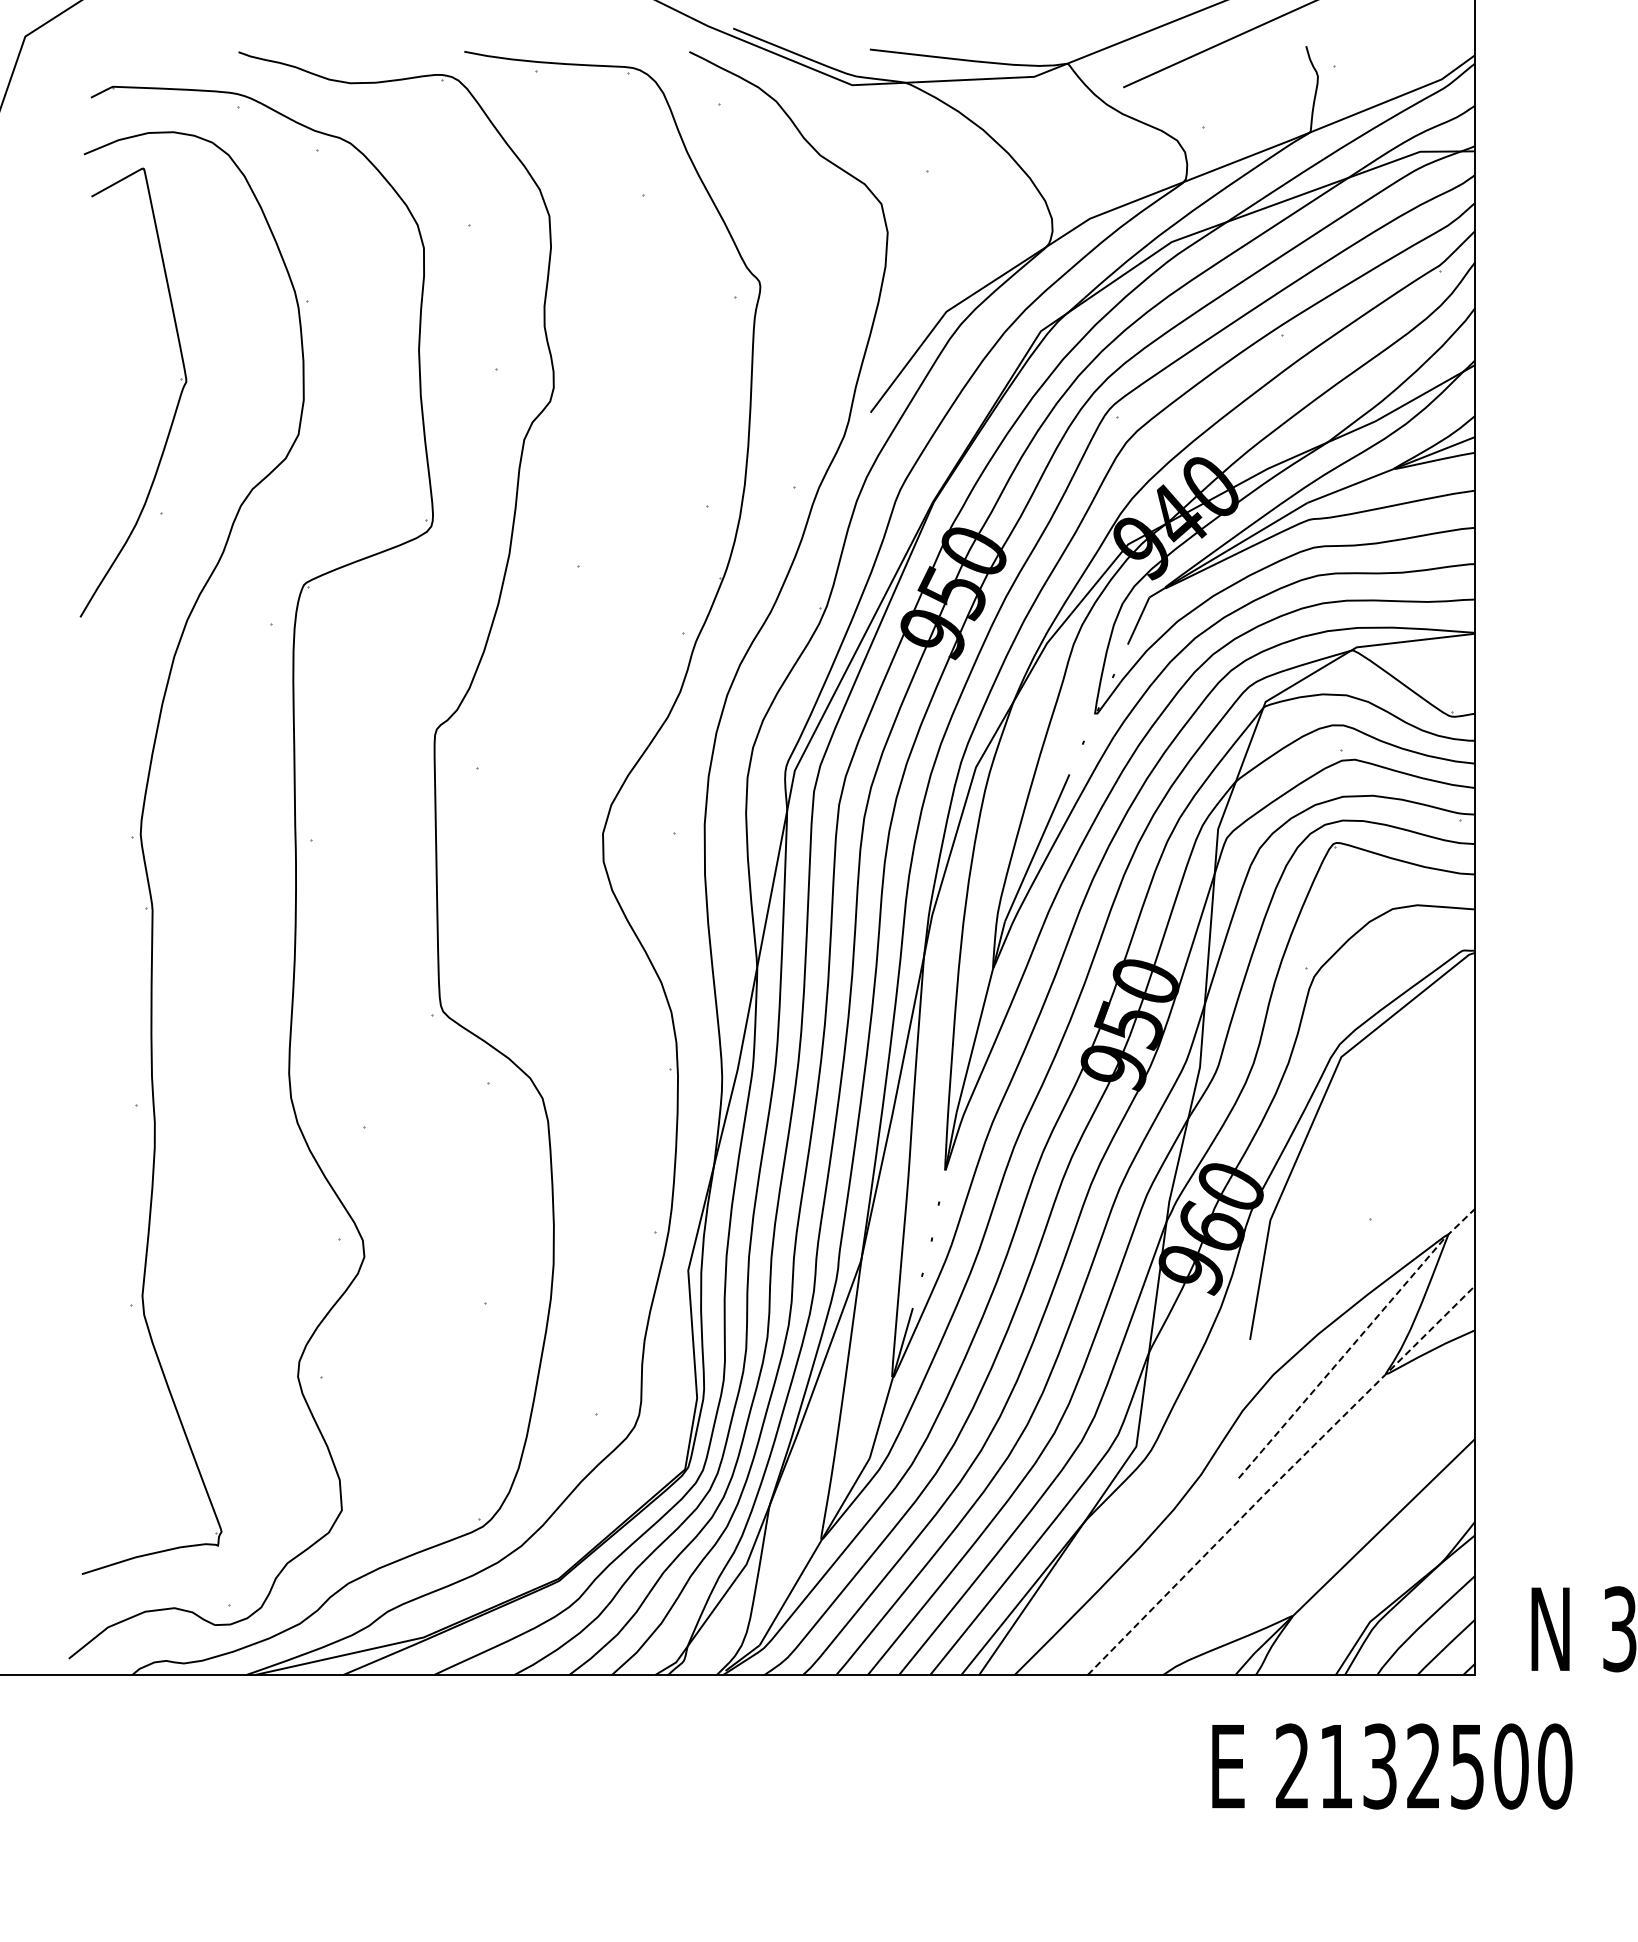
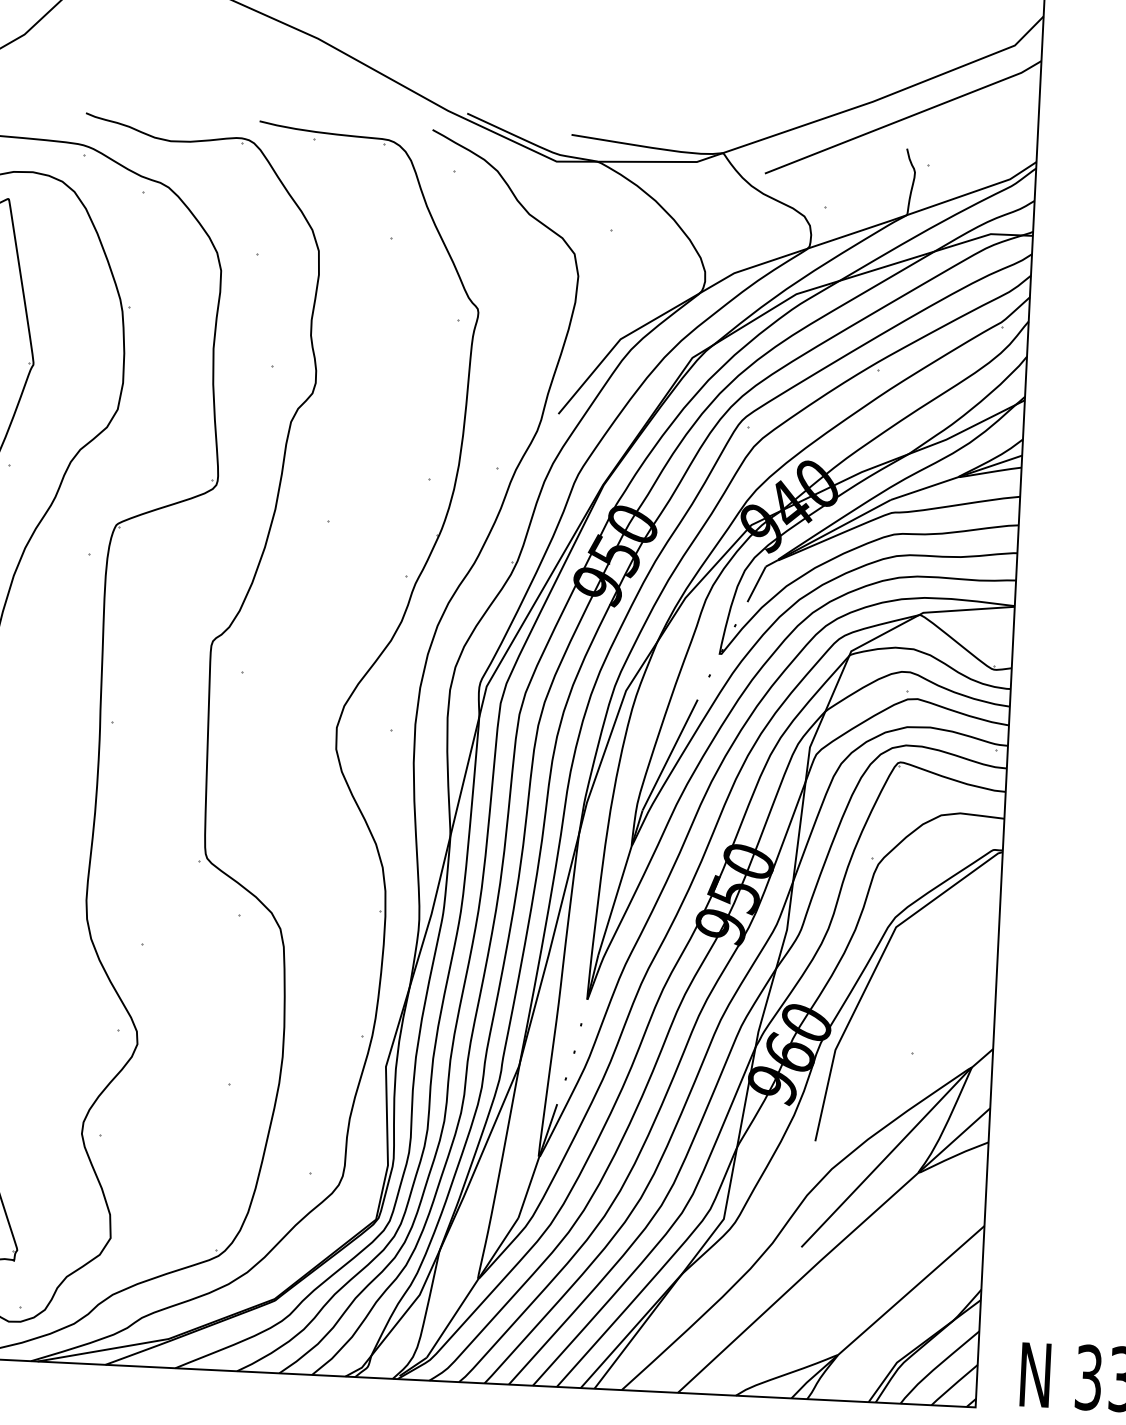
line: (1356, 1341) -> (897, 1146), dashed -> solid
line: (1279, 1479) -> (832, 1249), dashed -> solid

